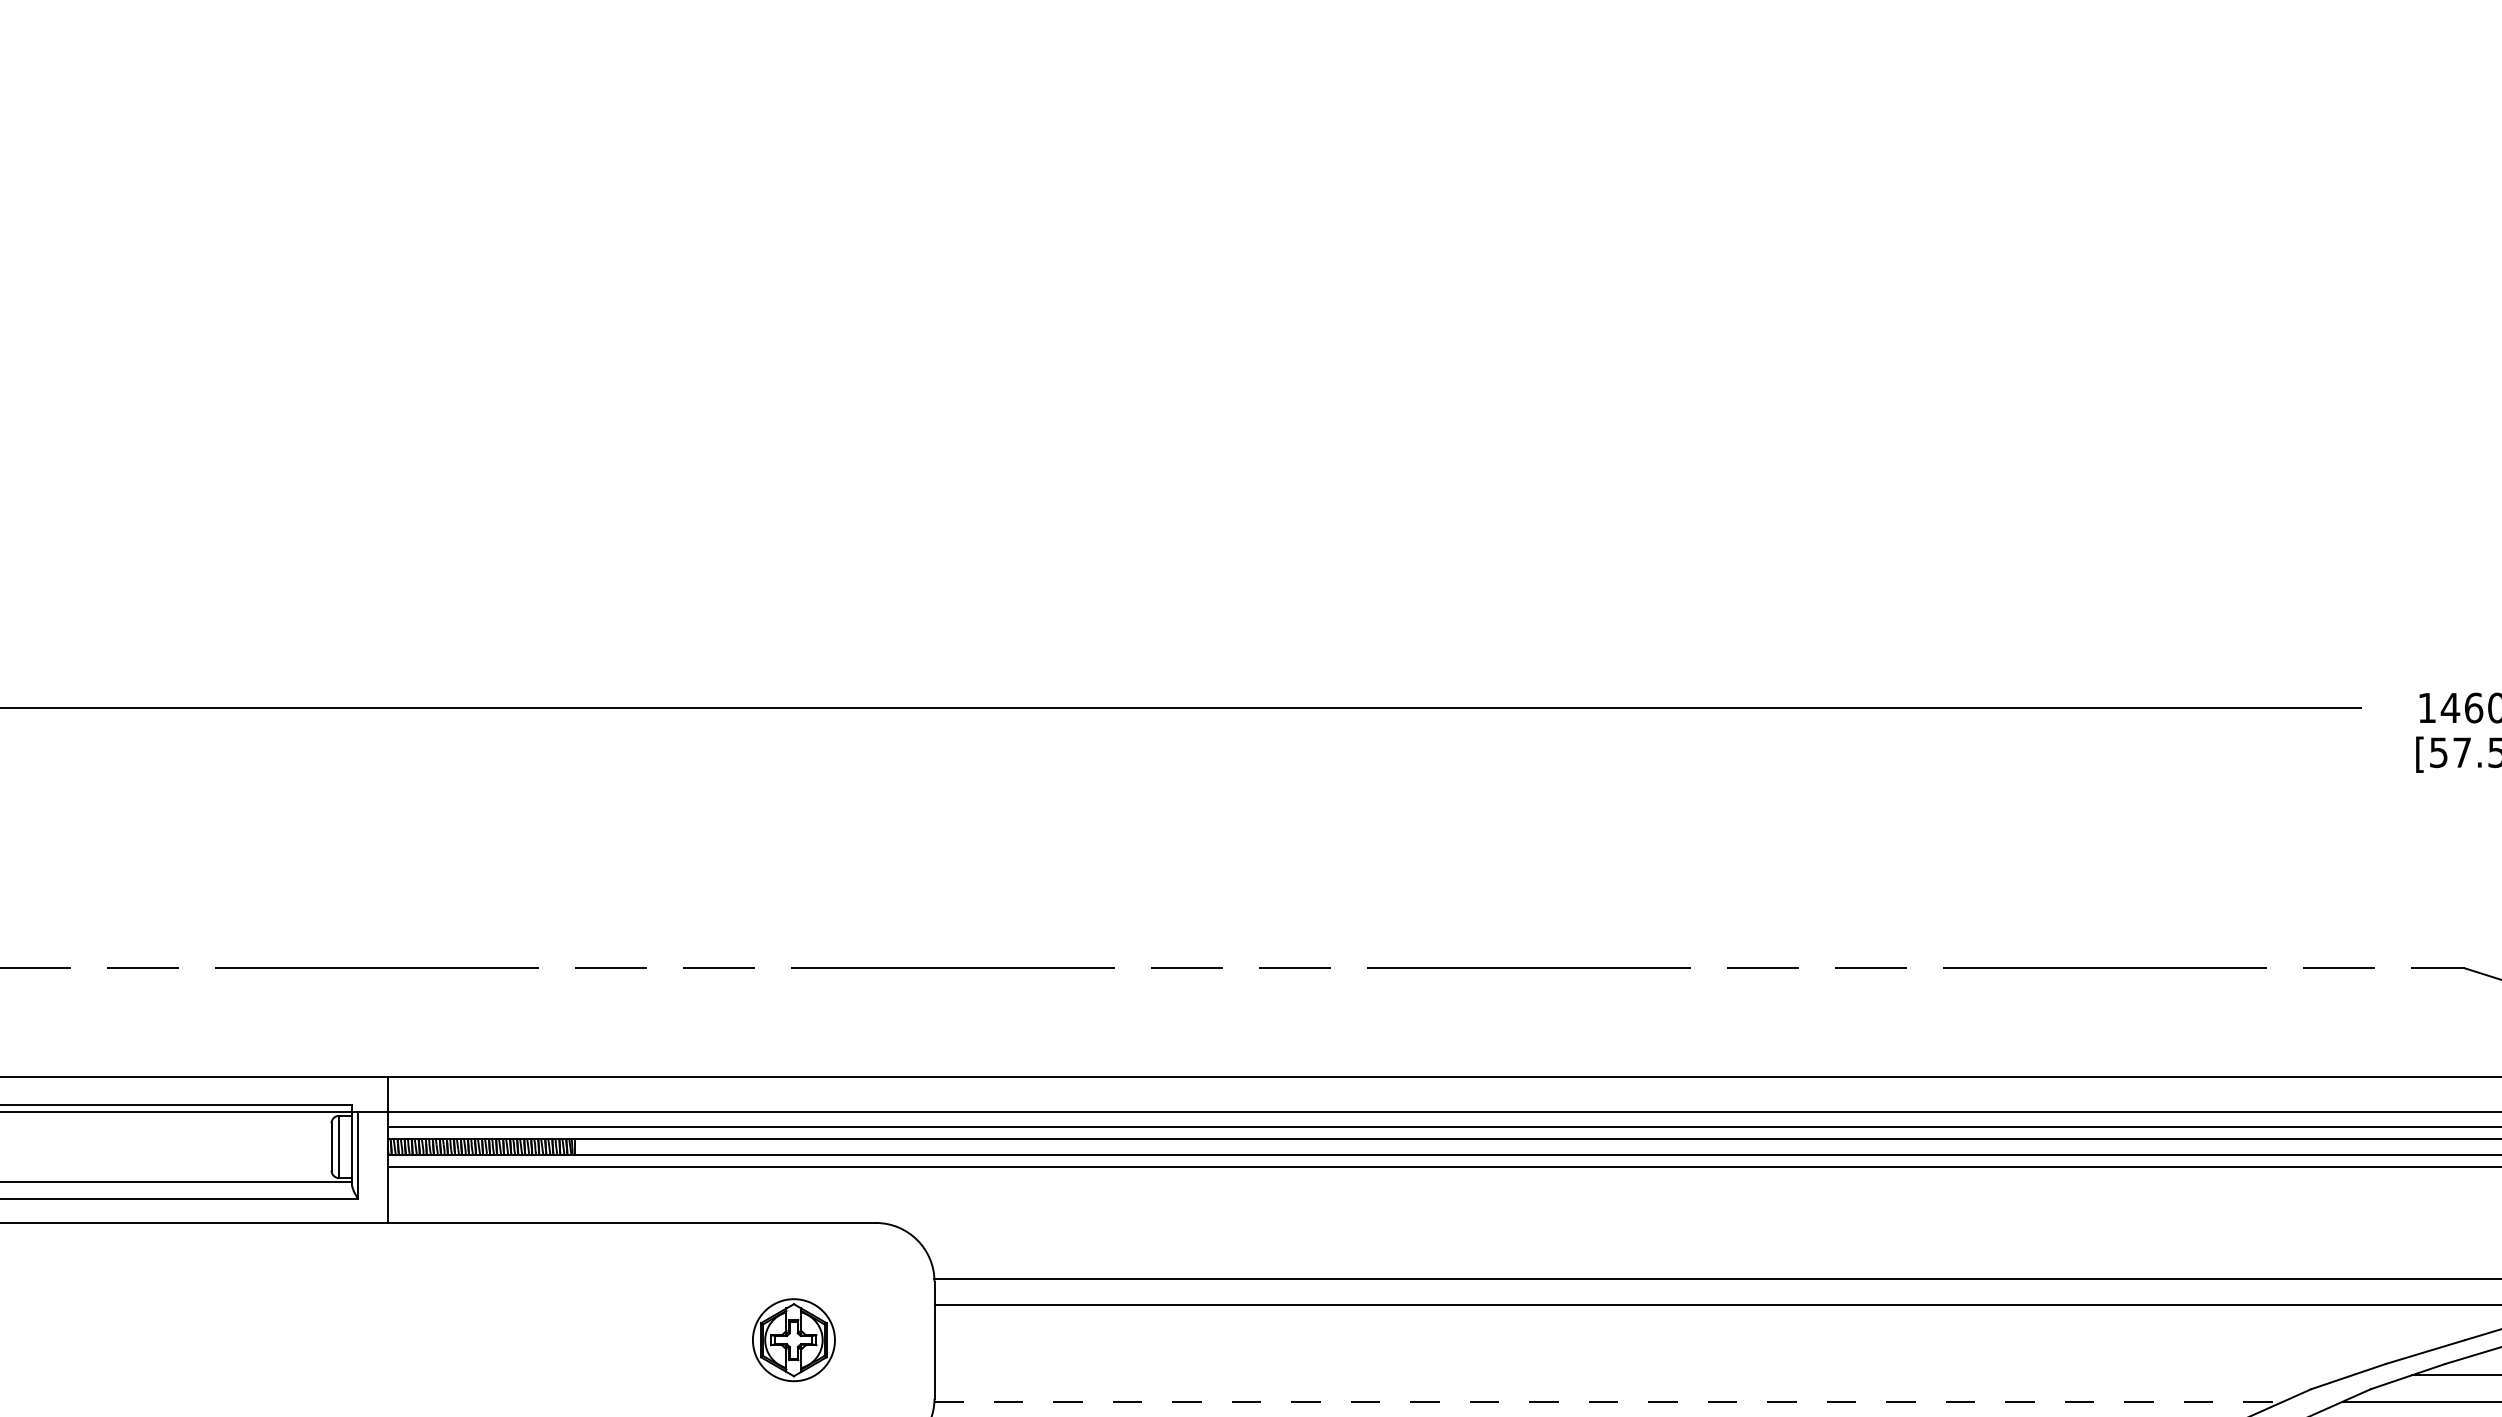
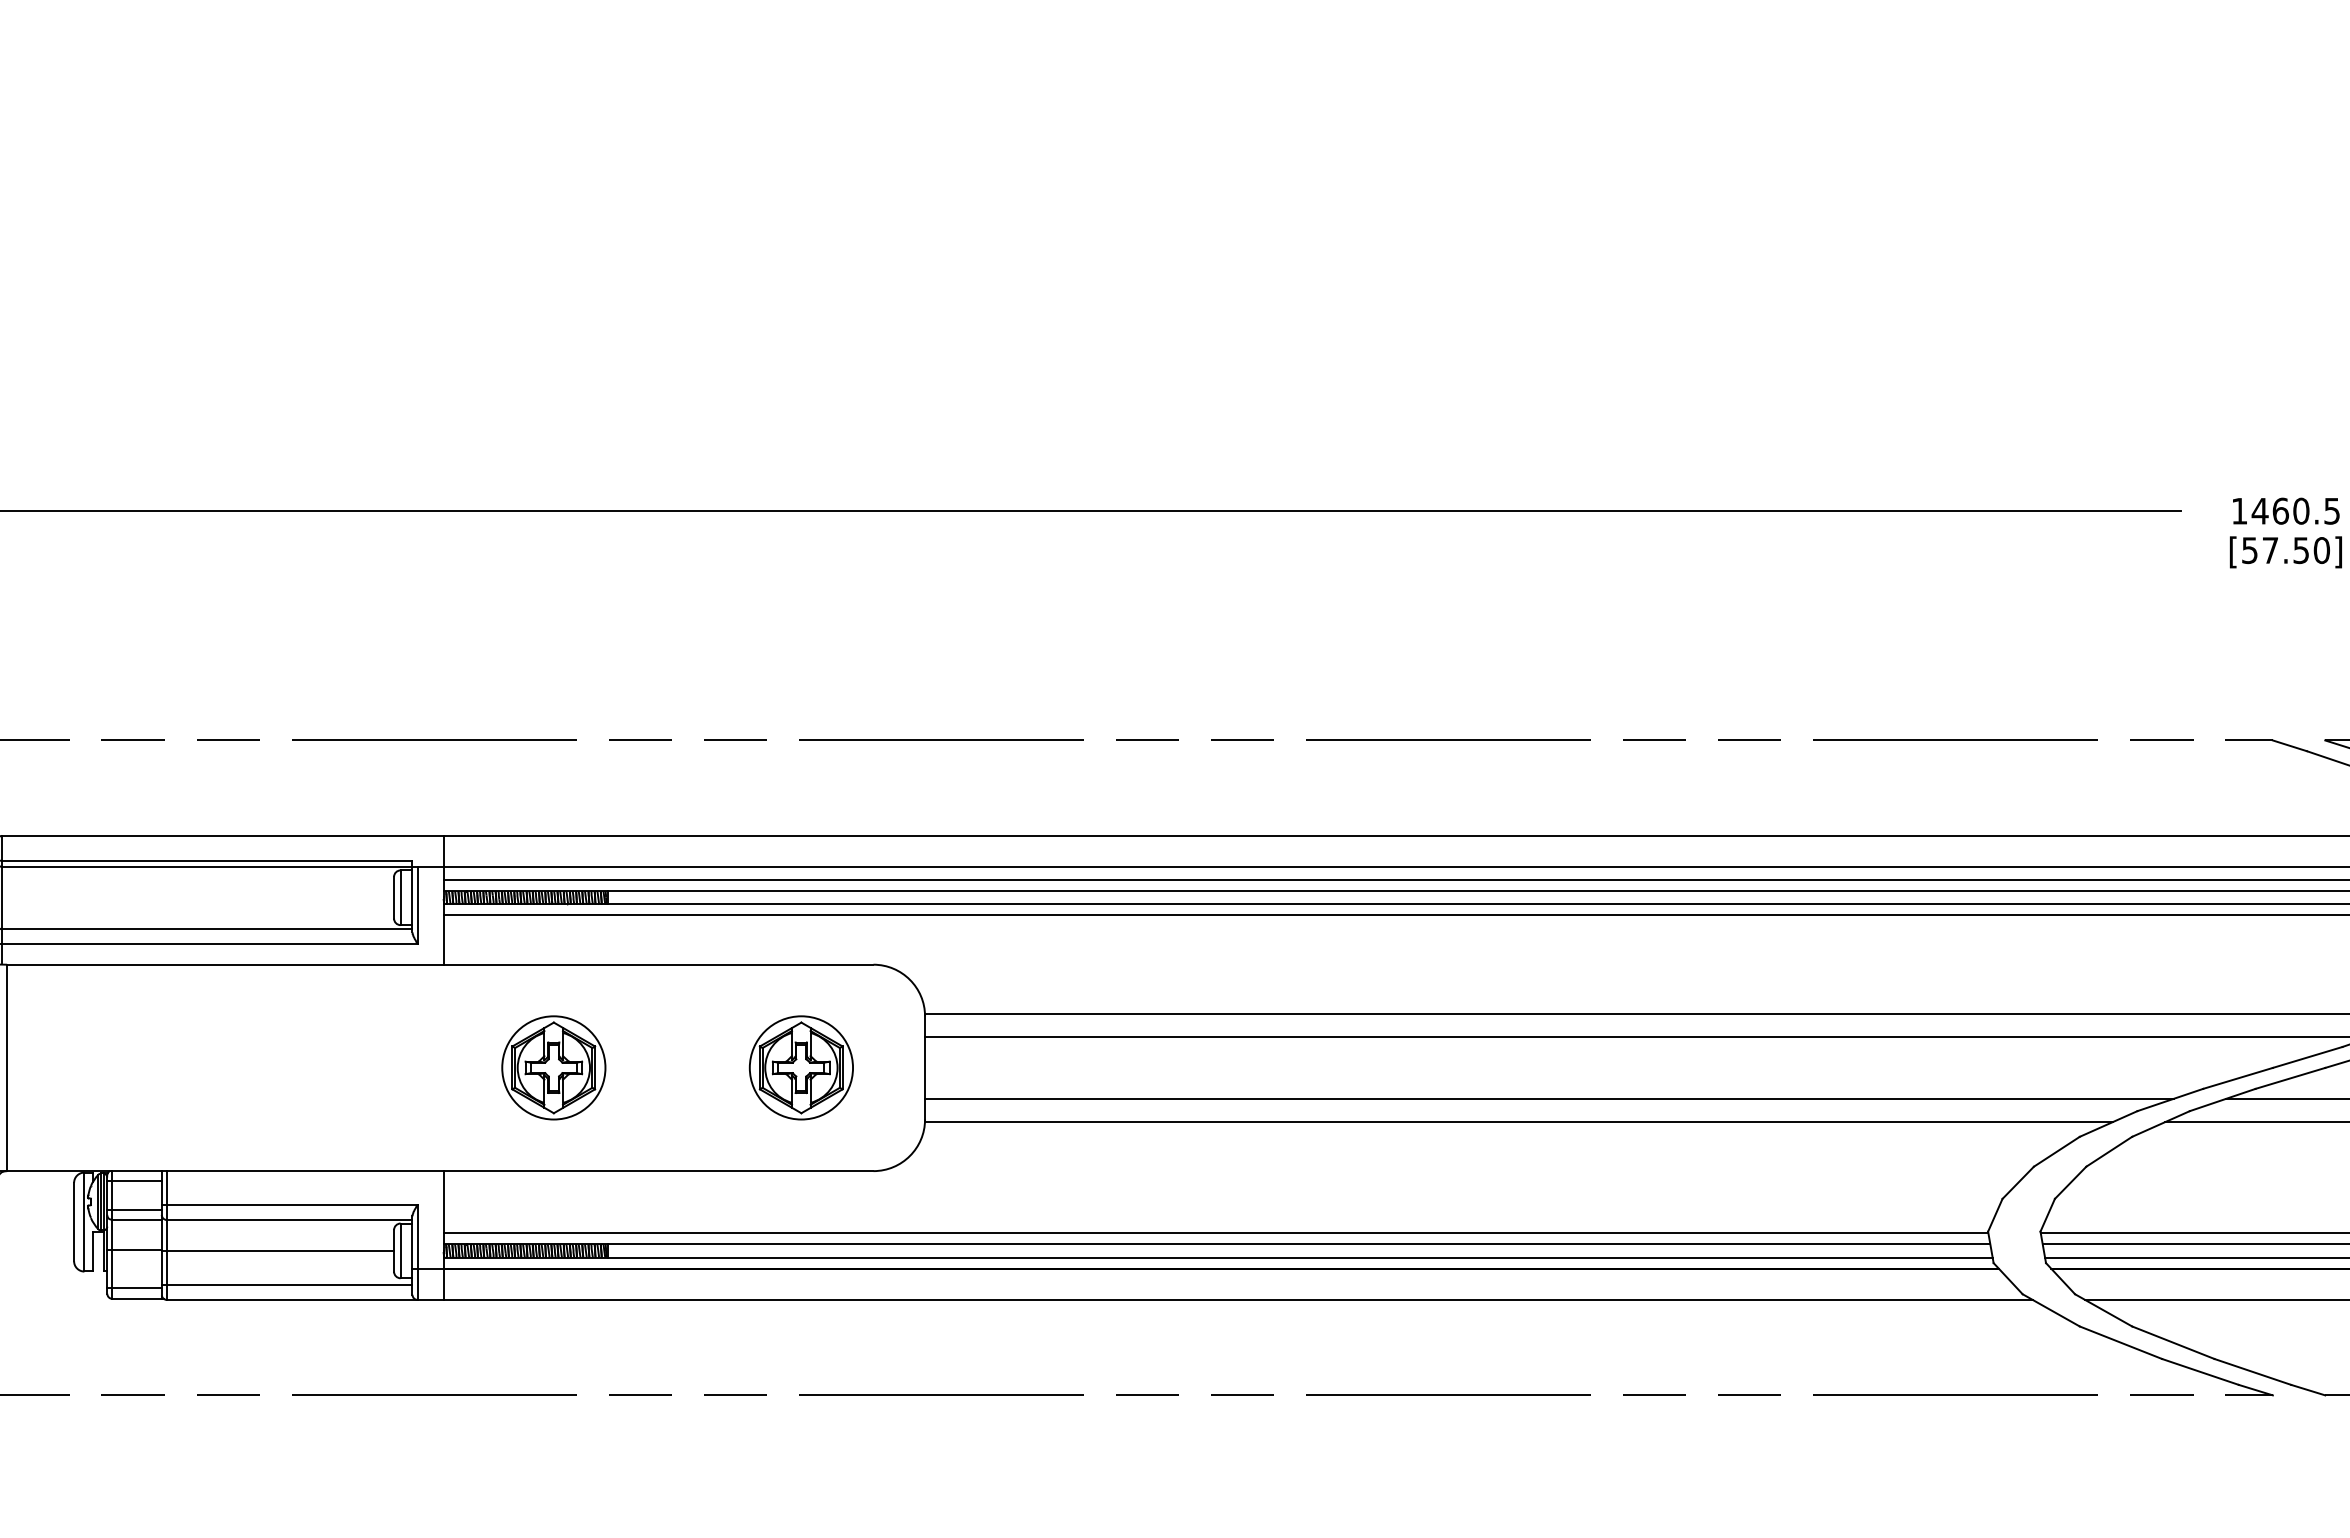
part: (512, 1339) -> (553, 1067), added
part: (793, 1339) -> (800, 1067), size x1.43
line: (1643, 1374) -> (1549, 1098), added
line: (1609, 1402) -> (1519, 1122), dashed -> solid

